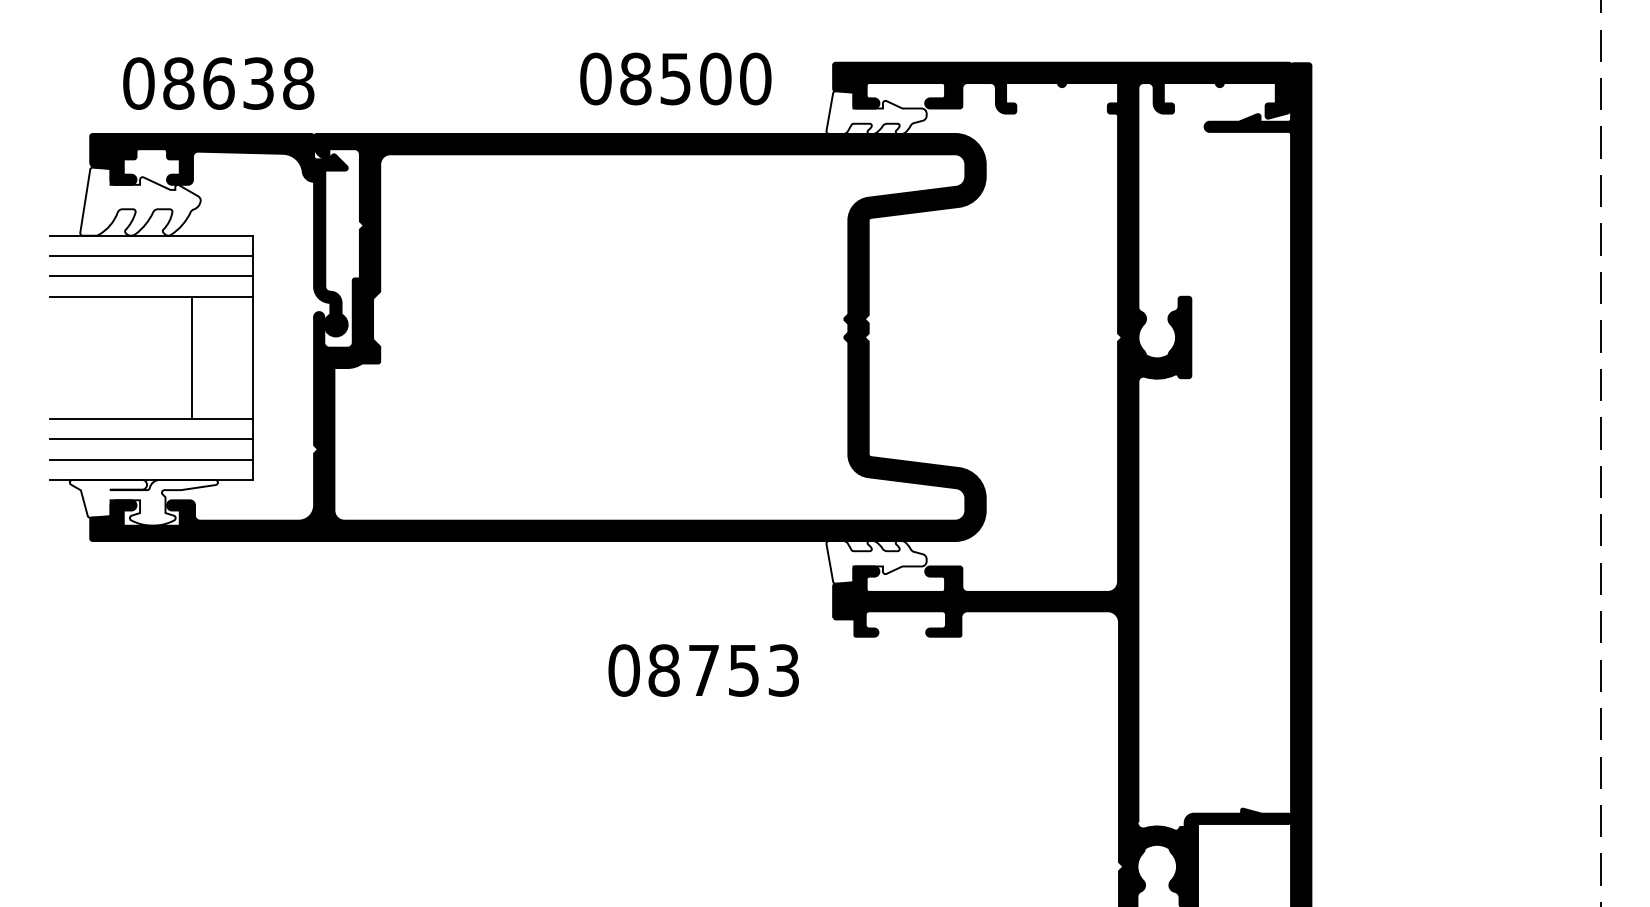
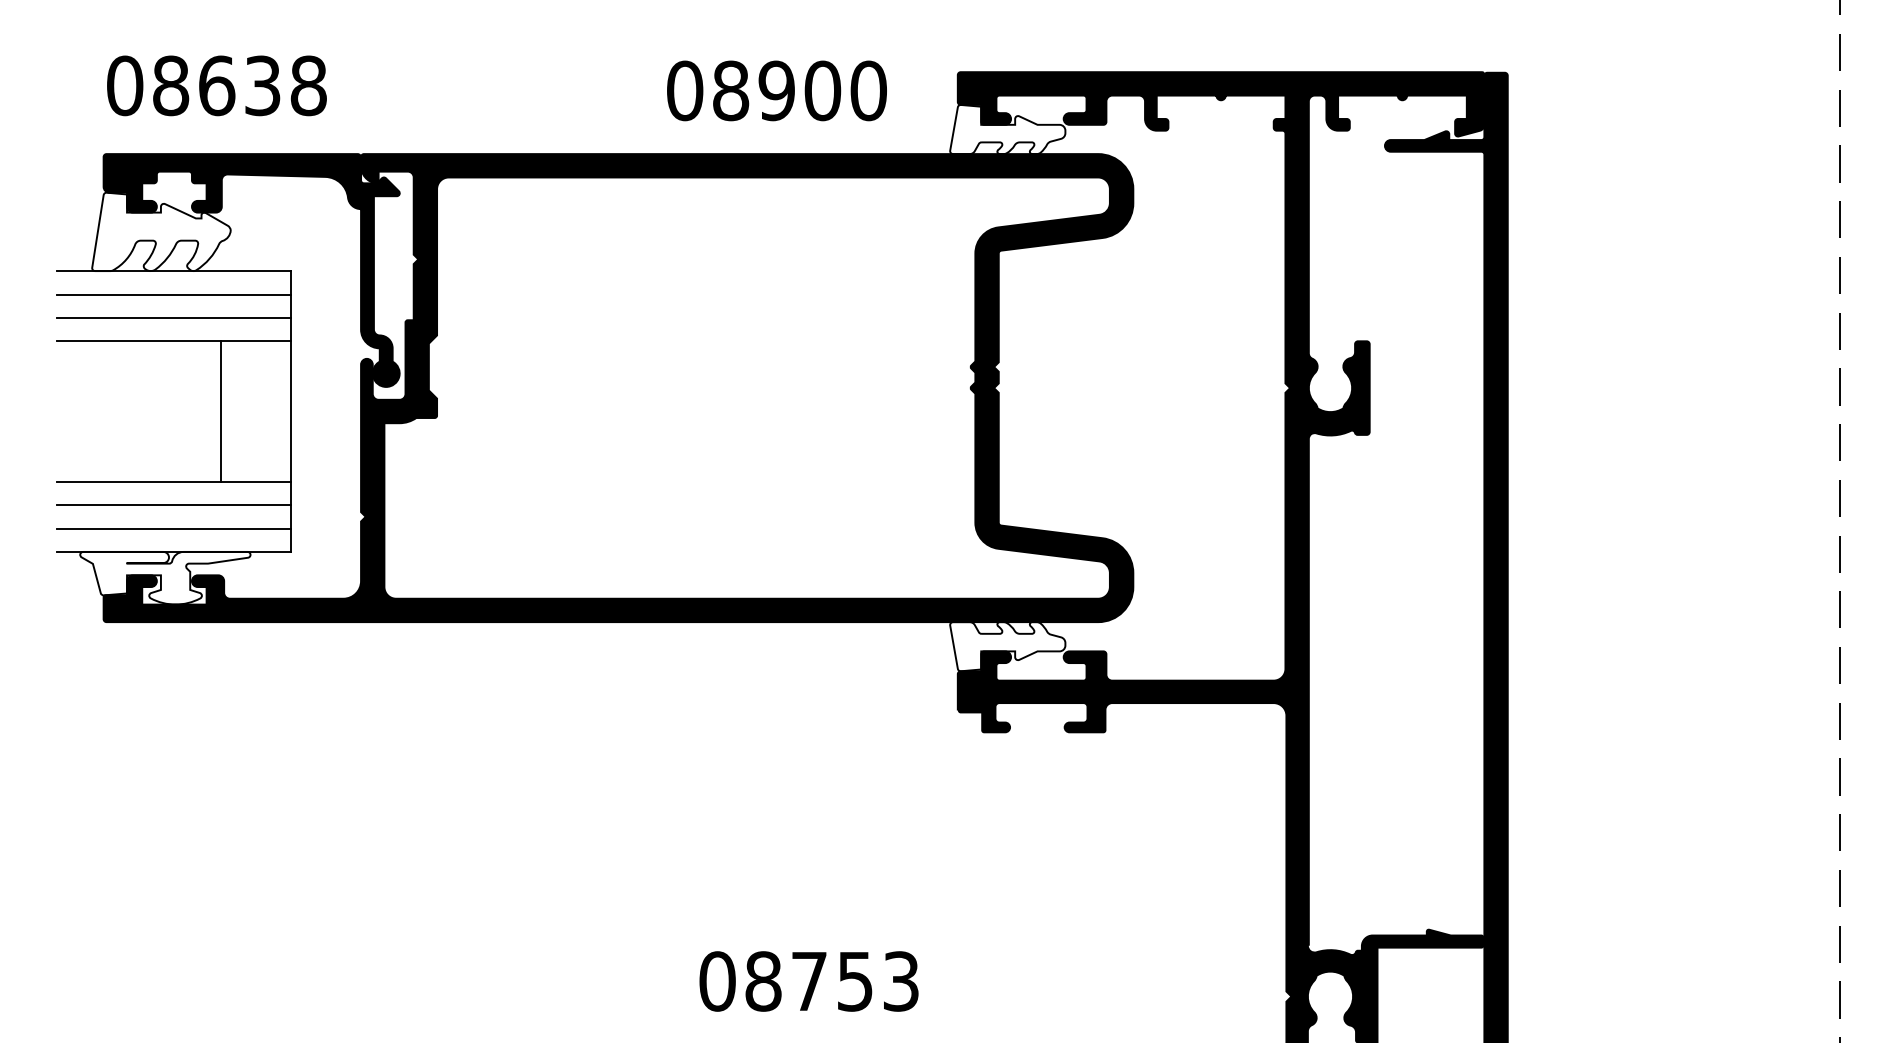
text: (675, 78) -> (776, 90), 08500 -> 08900
text: (218, 83) -> (216, 85), moved
text: (703, 670) -> (808, 981), moved

